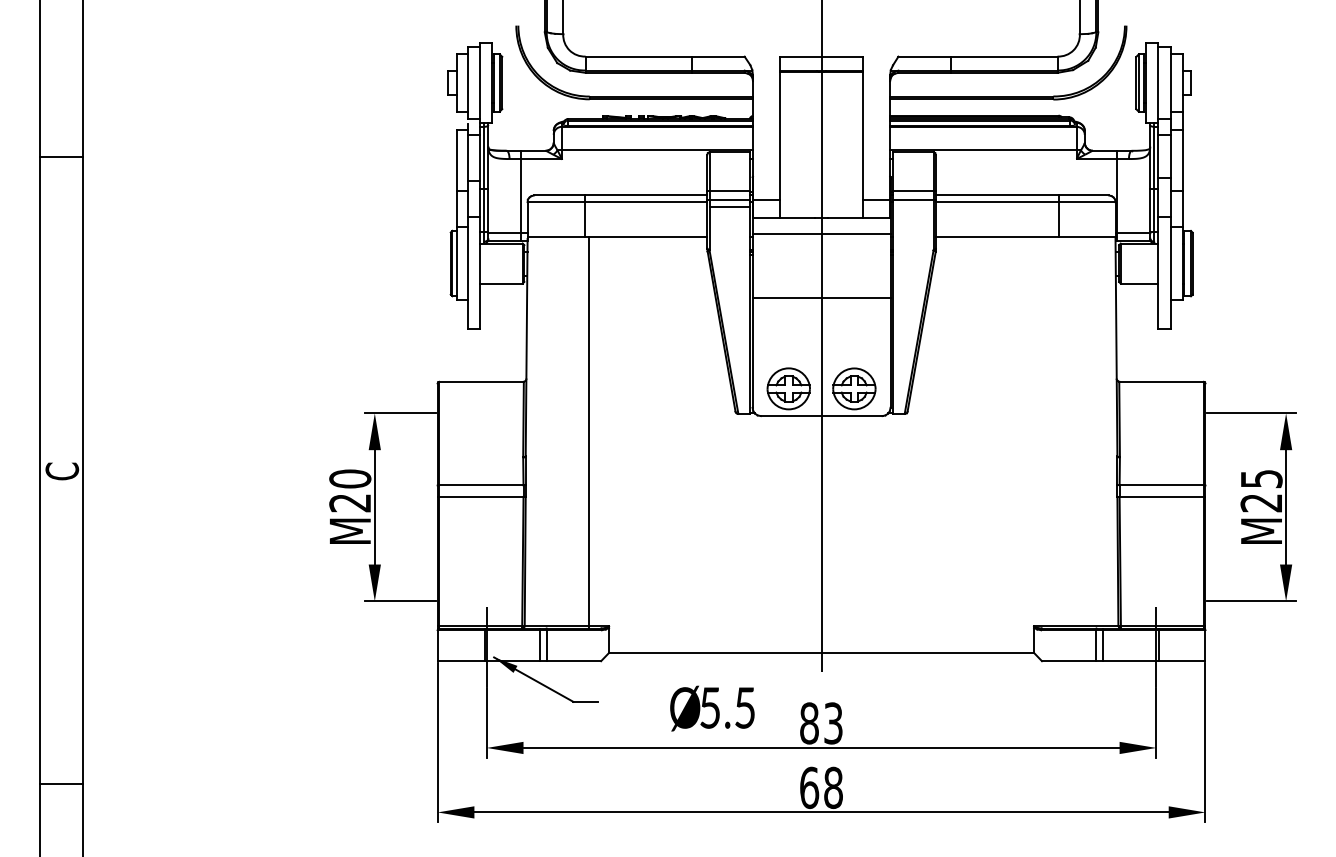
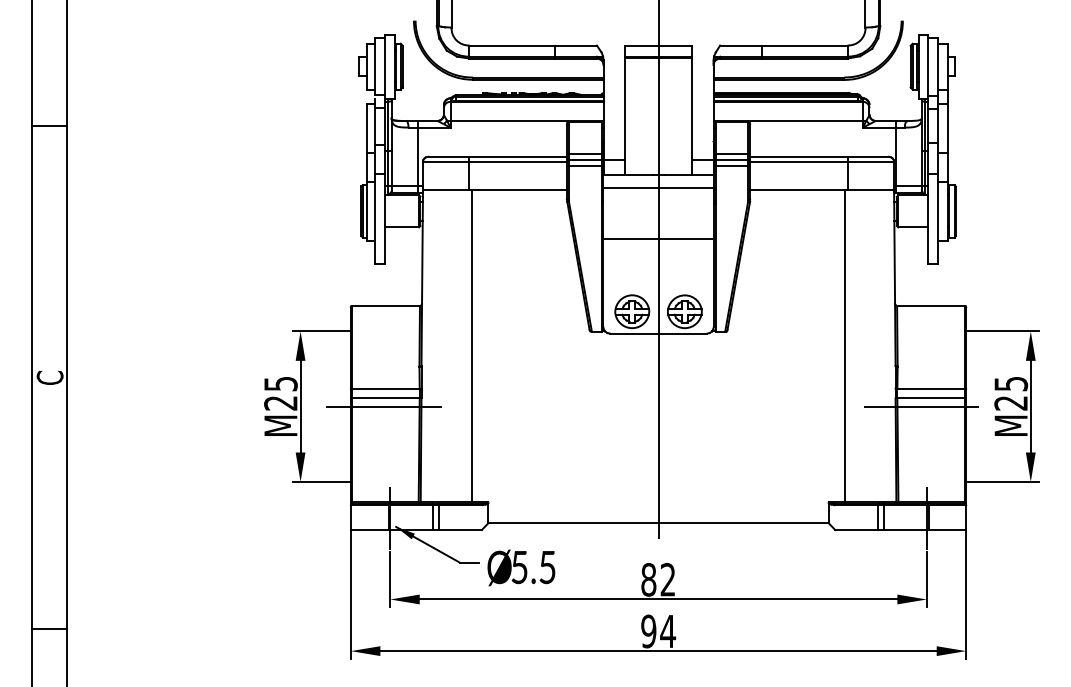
line: (912, 206) -> (731, 165), added
line: (1054, 432) -> (845, 346), added
text: (350, 478) -> (281, 383), M20 -> M25
line: (478, 507) -> (383, 406), added
line: (1149, 507) -> (921, 406), added
text: (712, 708) -> (521, 567), moved
text: (833, 723) -> (668, 579), 83 -> 82
text: (821, 787) -> (658, 631), 68 -> 94

